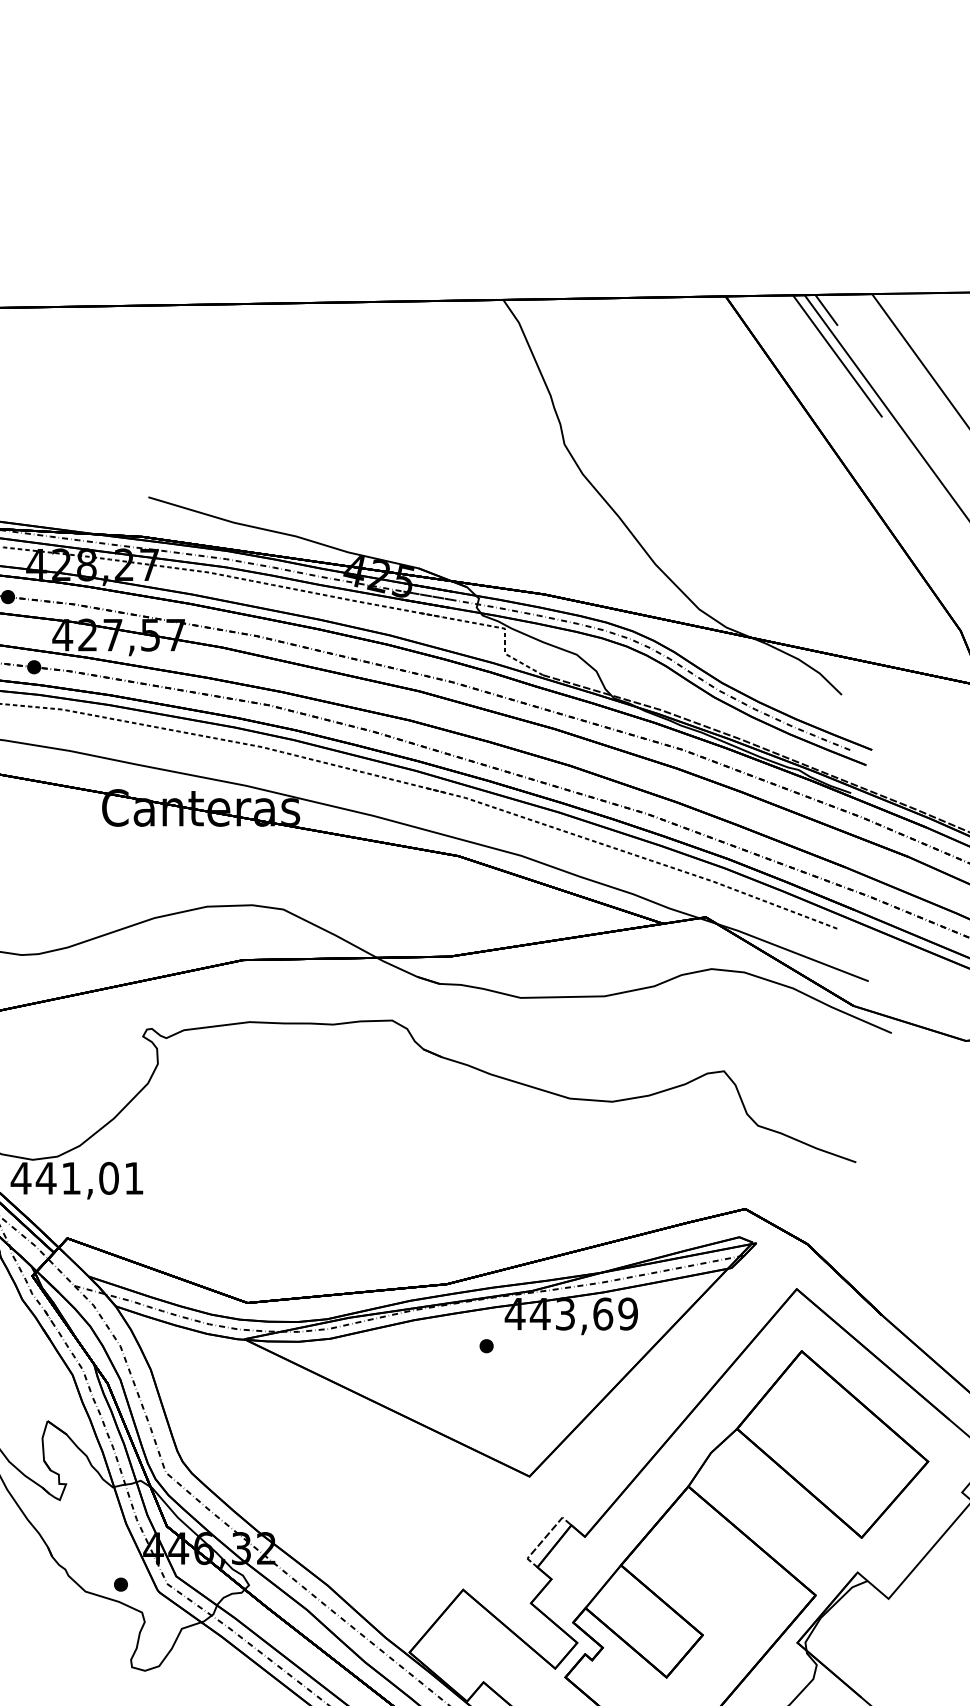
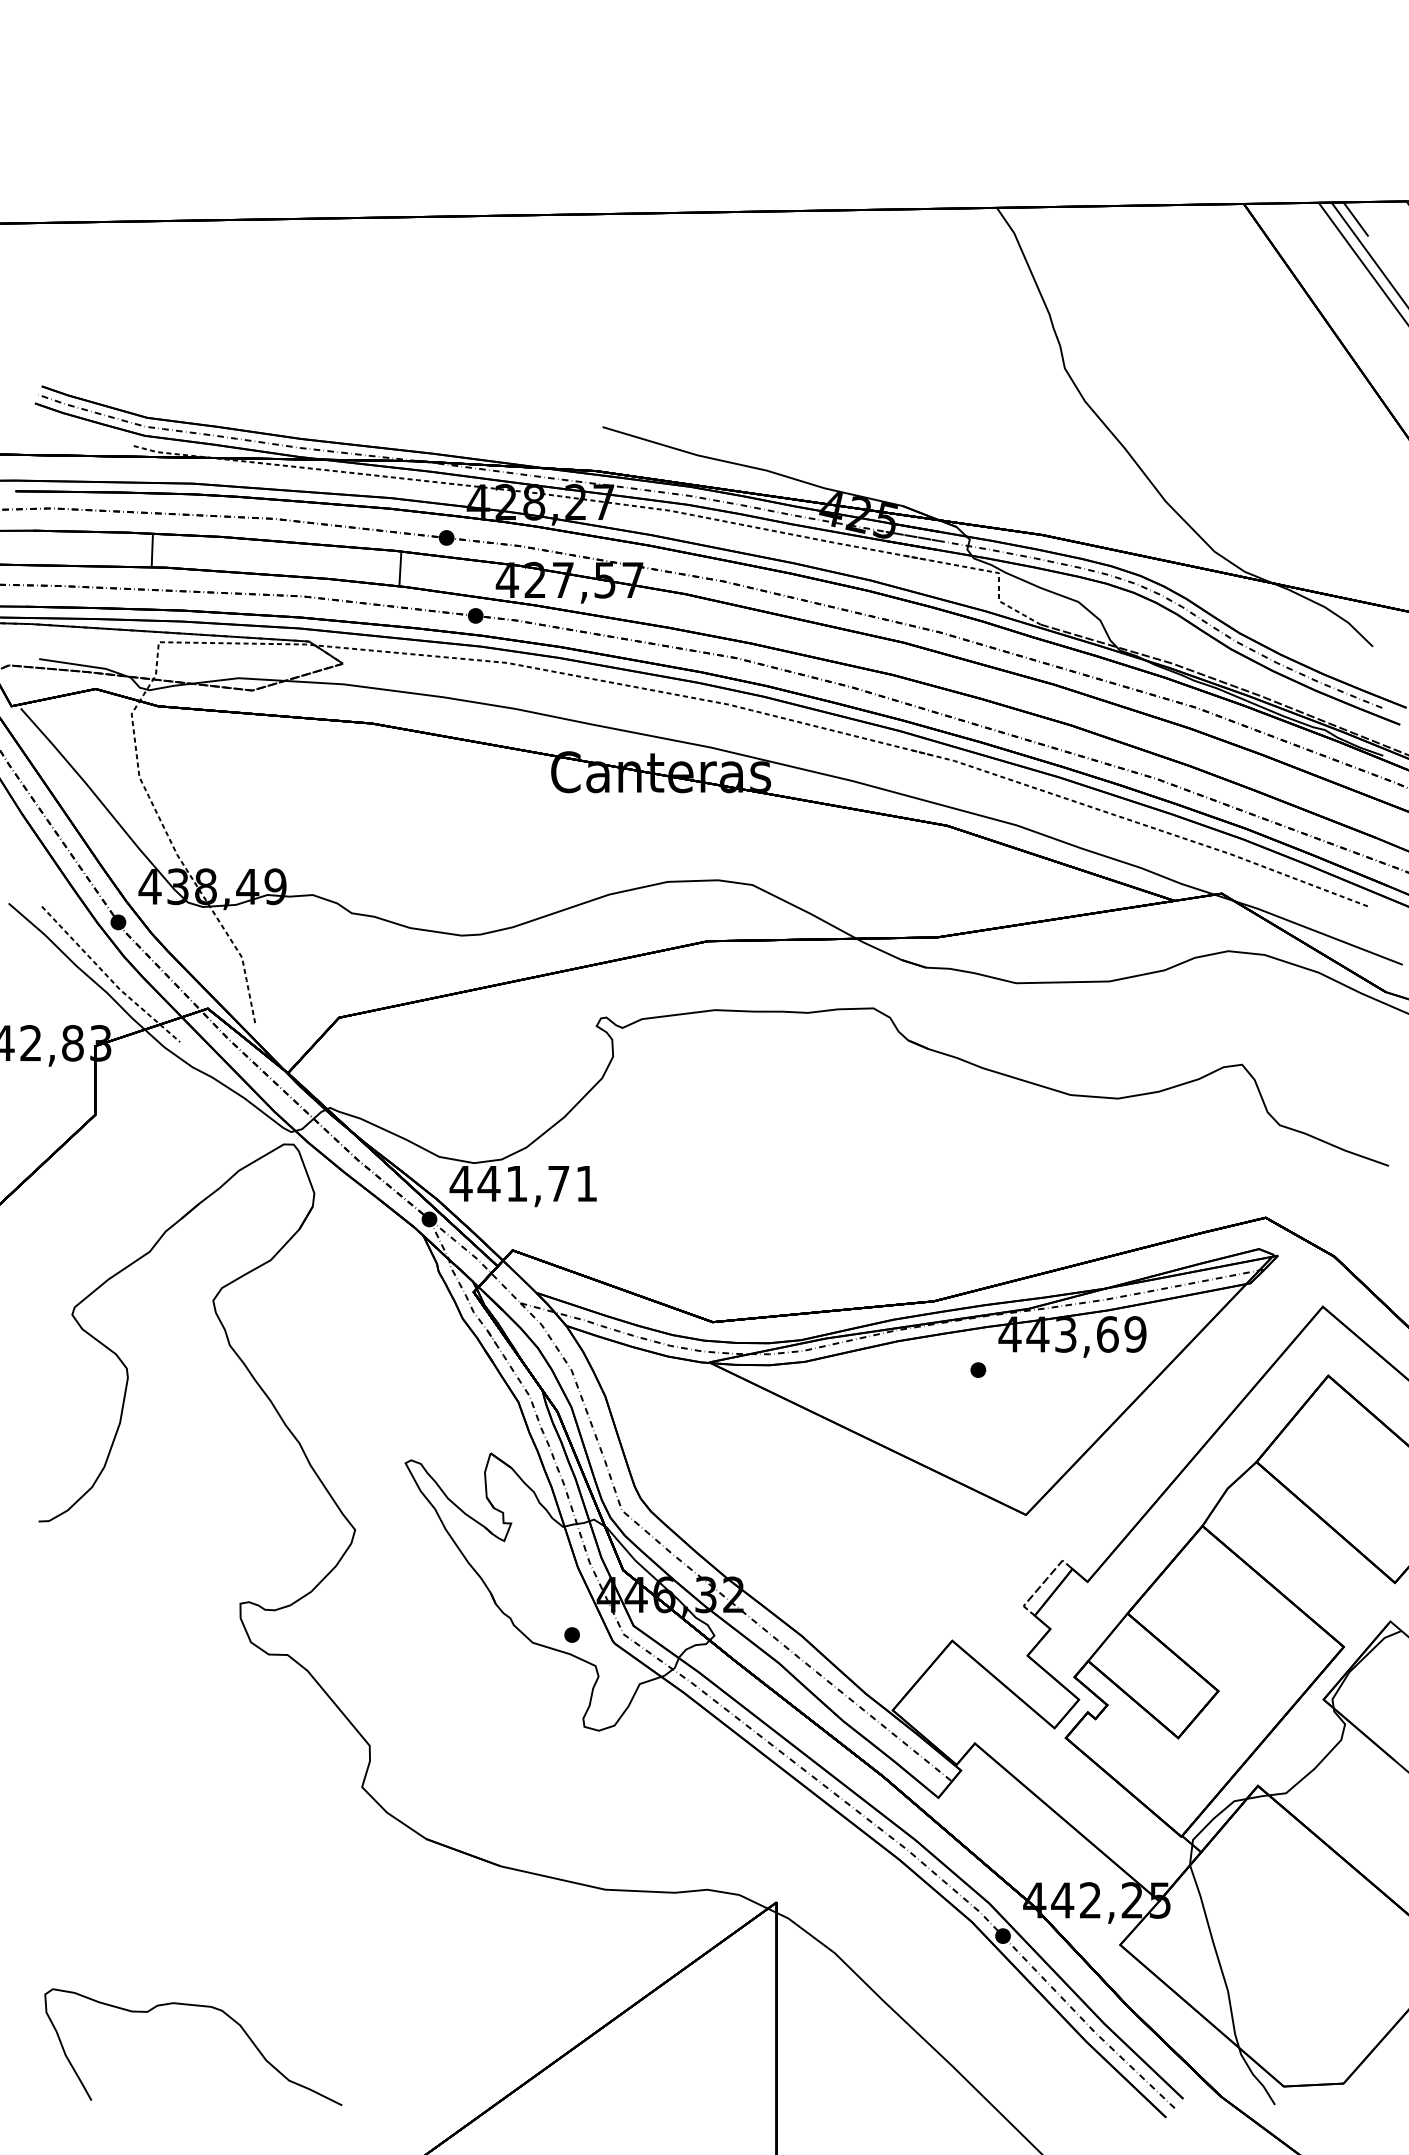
text: (108, 1178) -> (558, 1183), 441,01 -> 441,71

